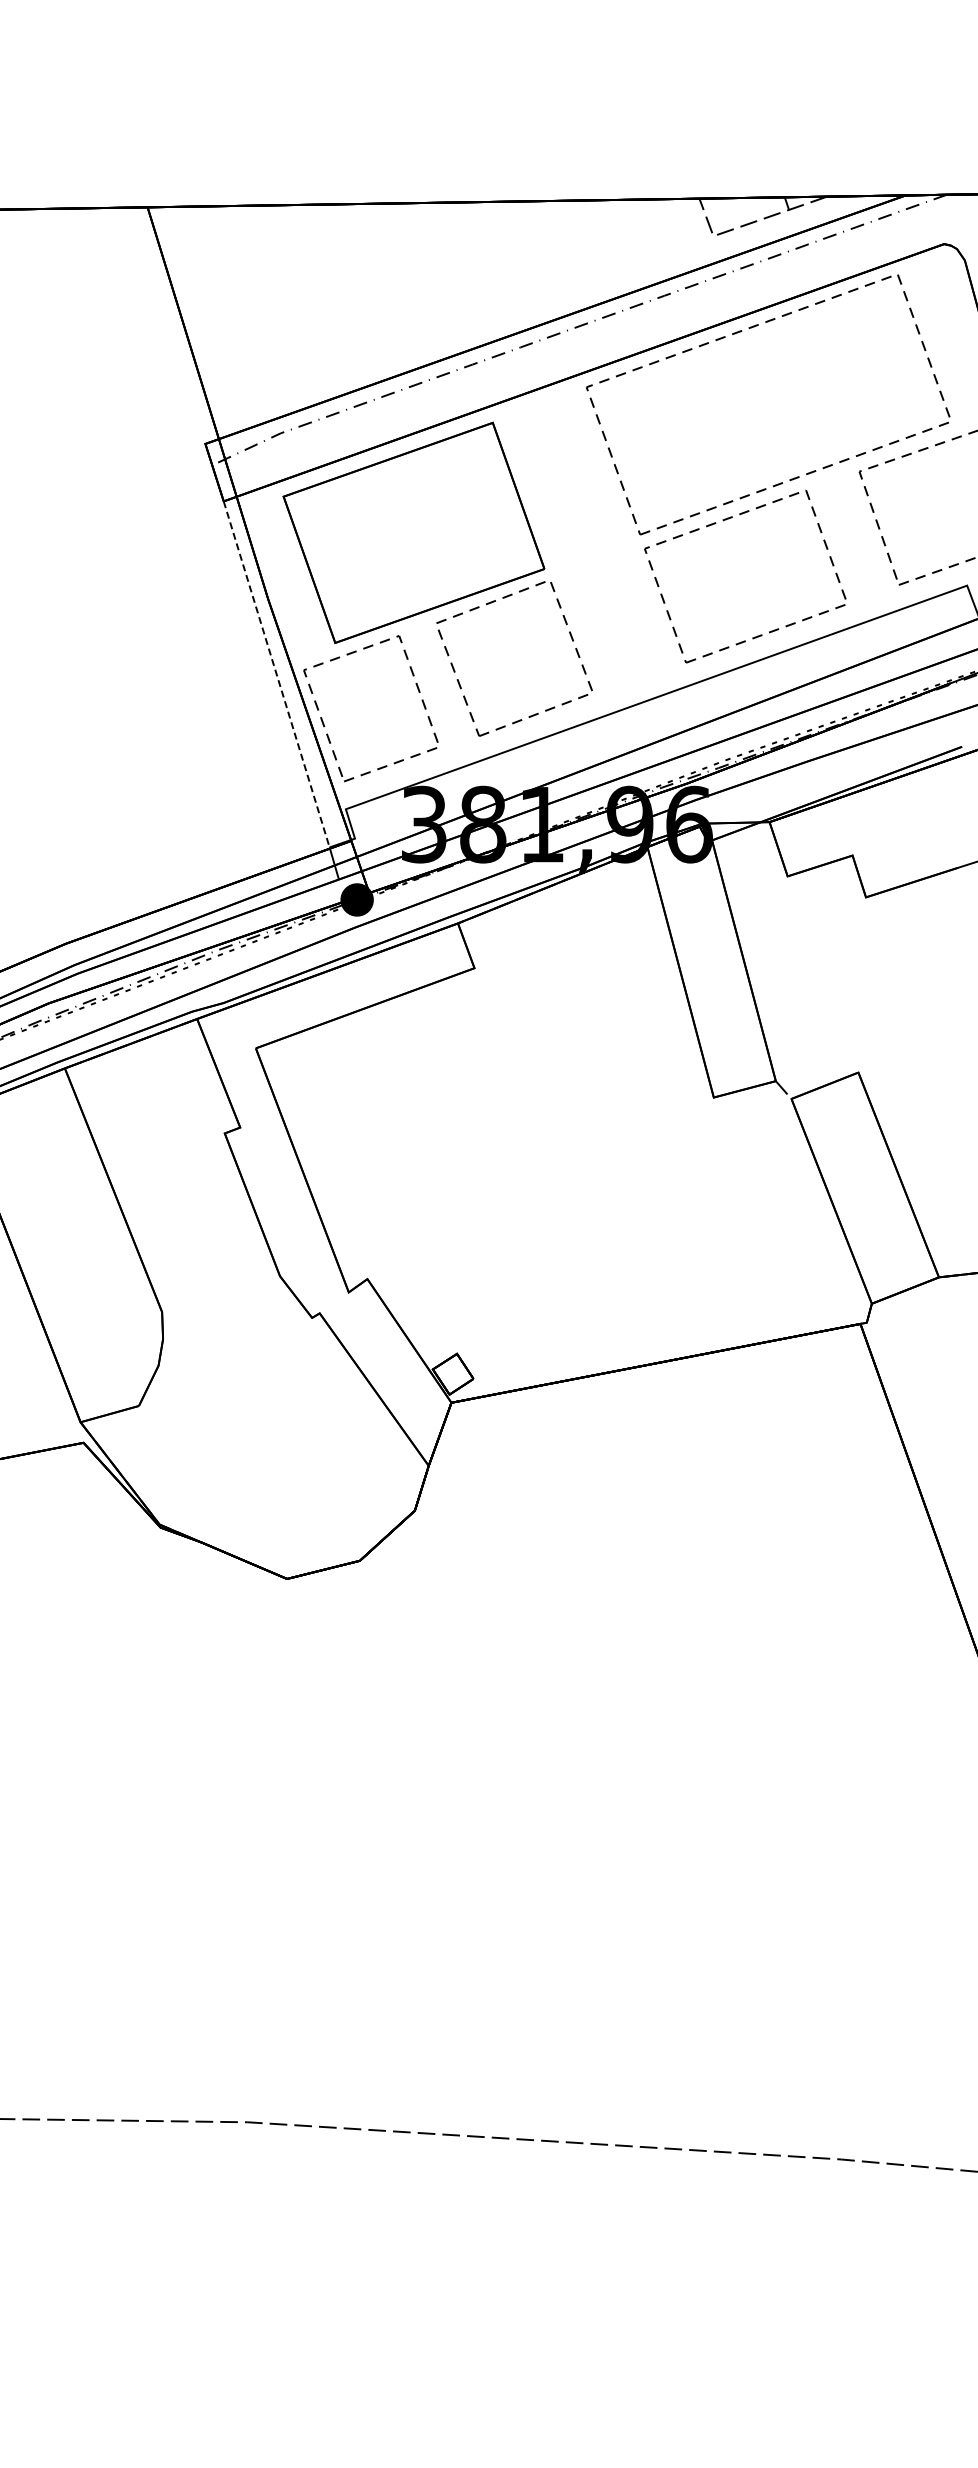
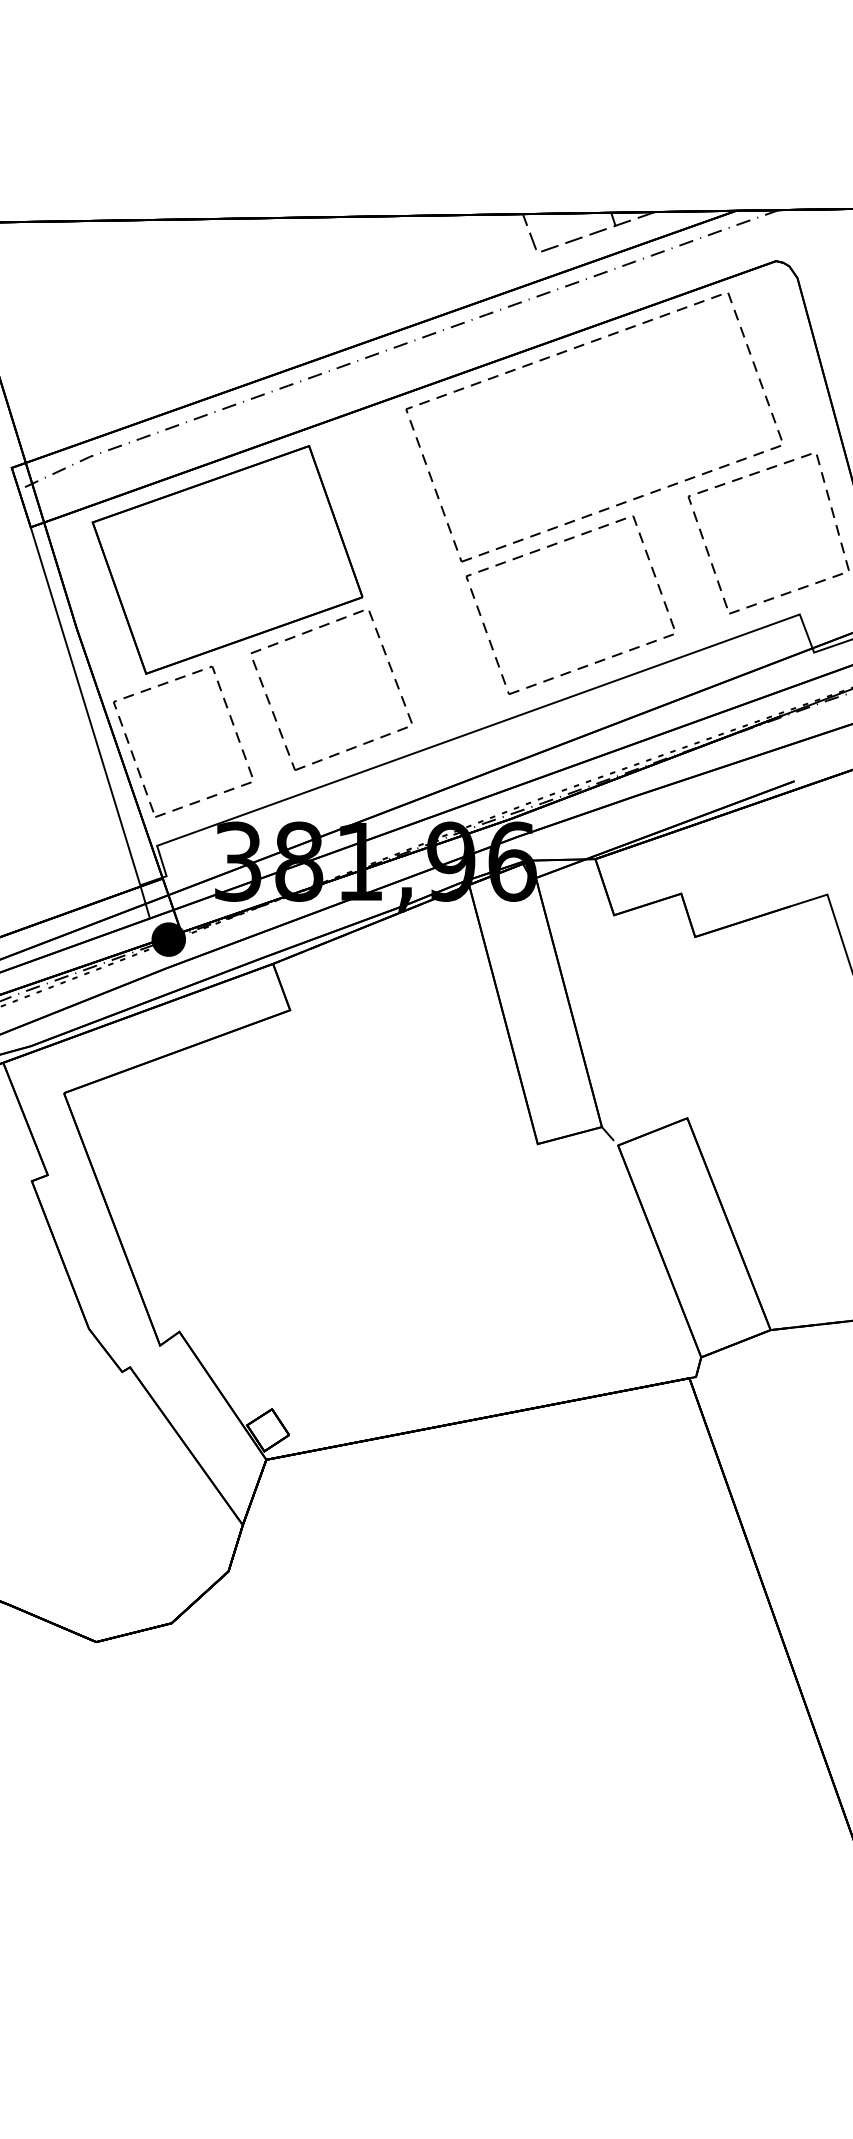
line: (276, 674) -> (85, 706), dashed -> solid

